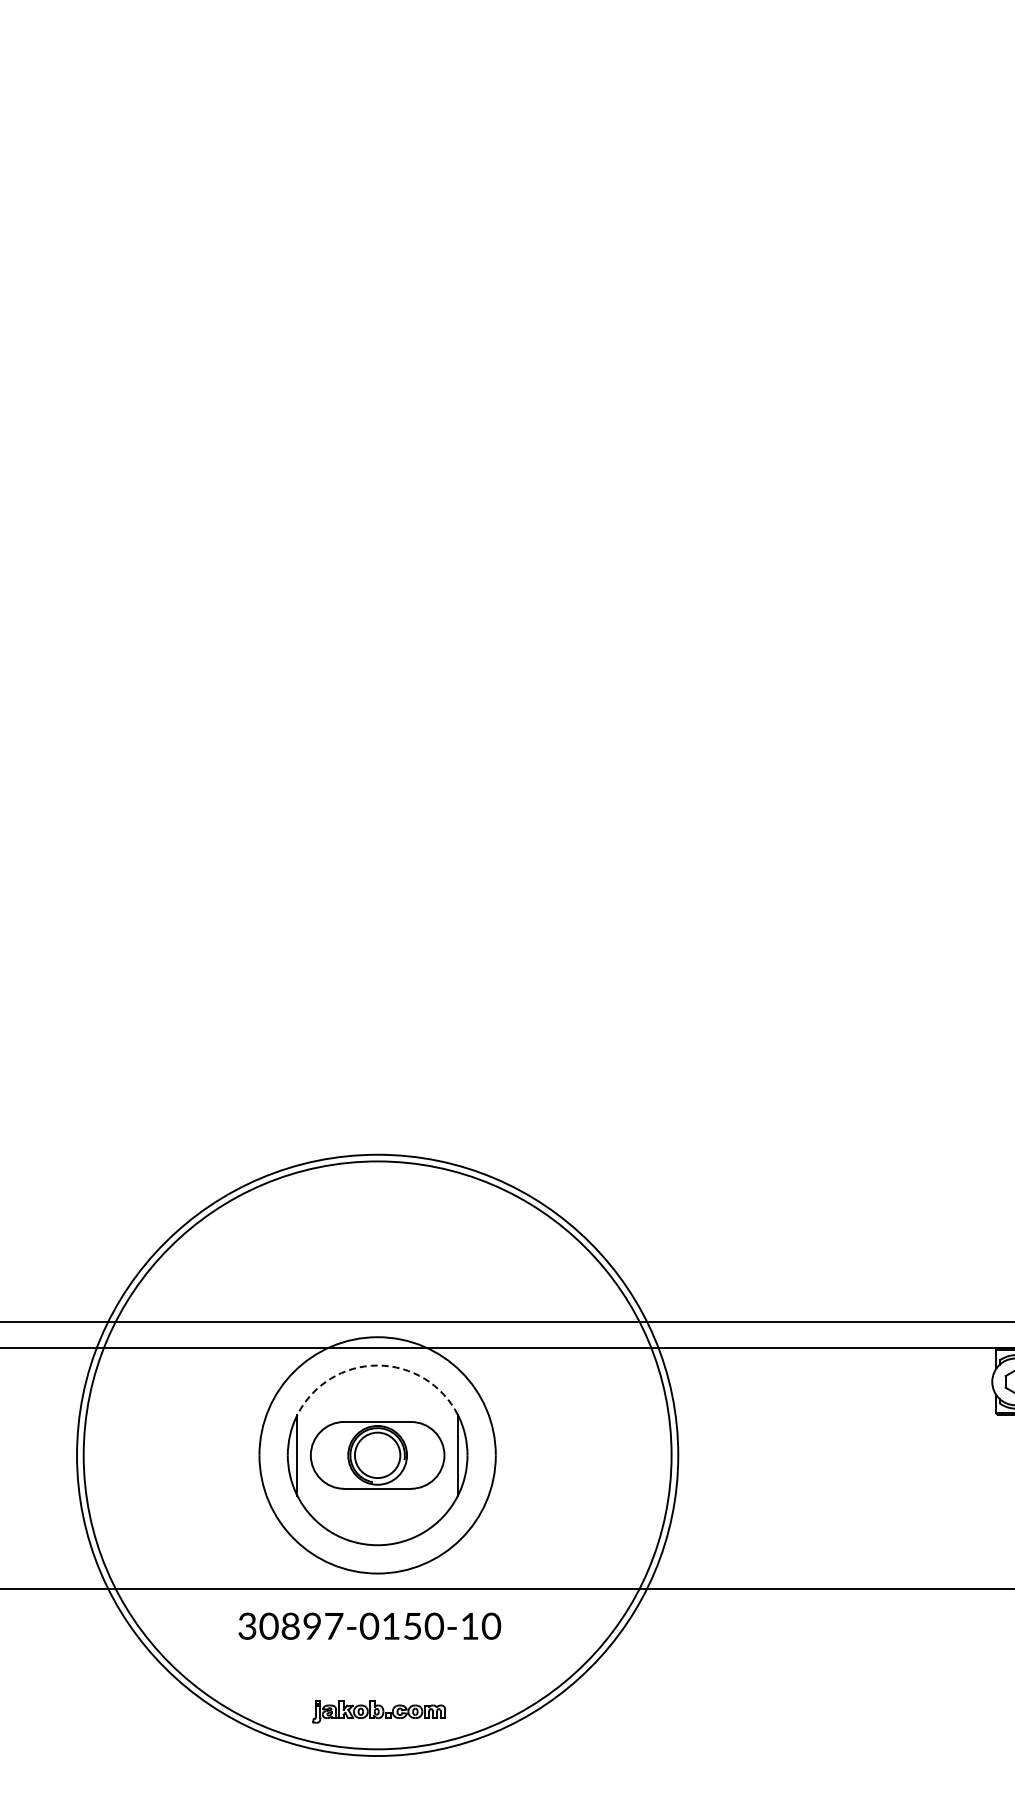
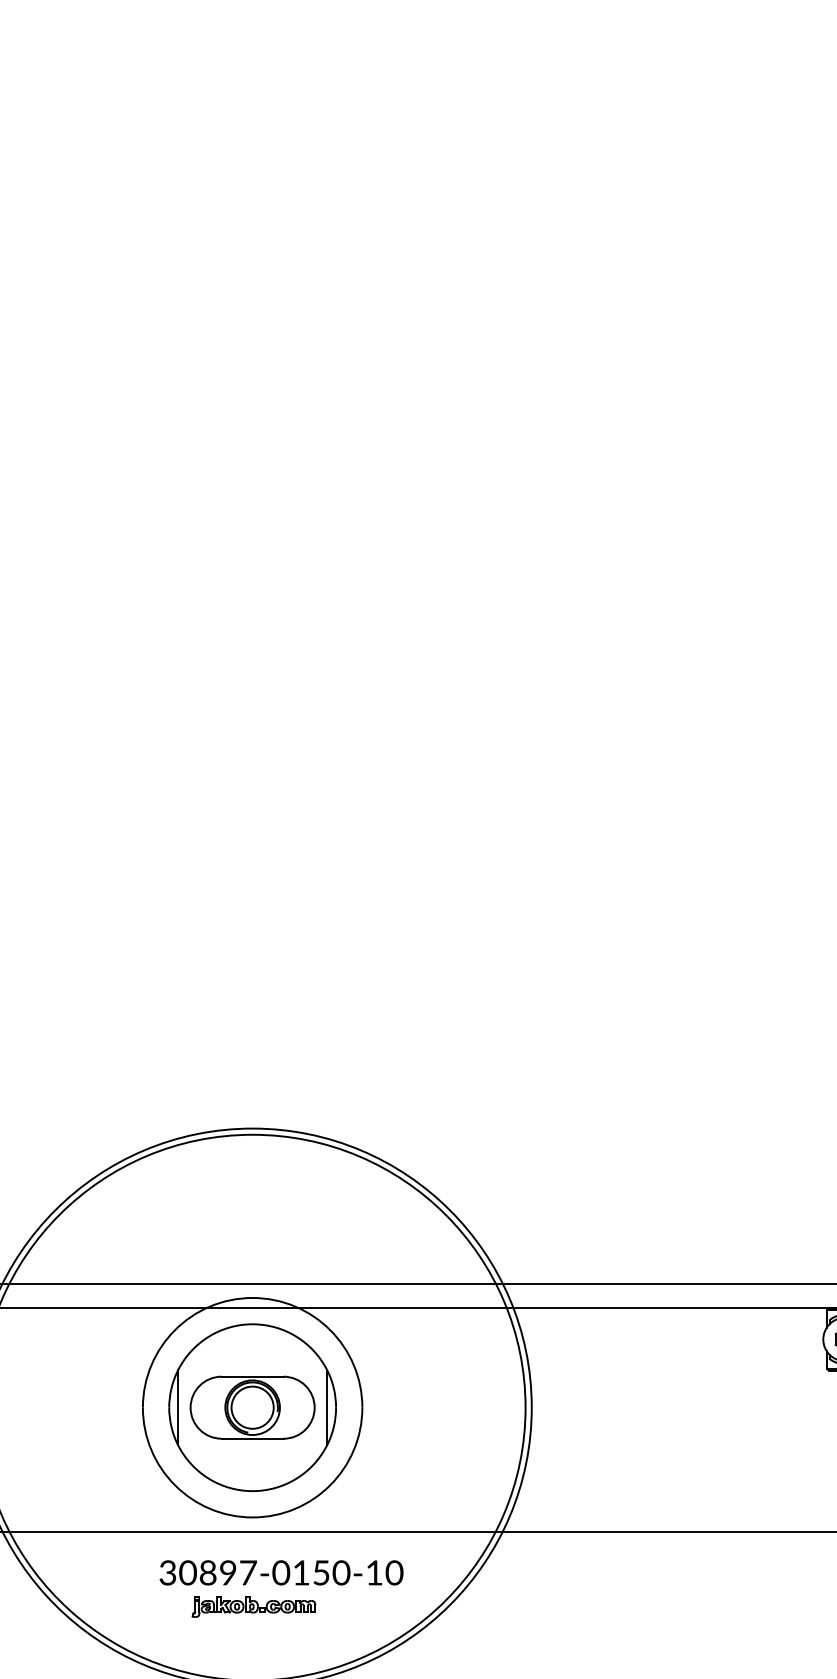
arc: (377, 1365) -> (252, 1324), dashed -> solid
text: (369, 1625) -> (281, 1572), moved
part: (378, 1711) -> (253, 1606), moved

